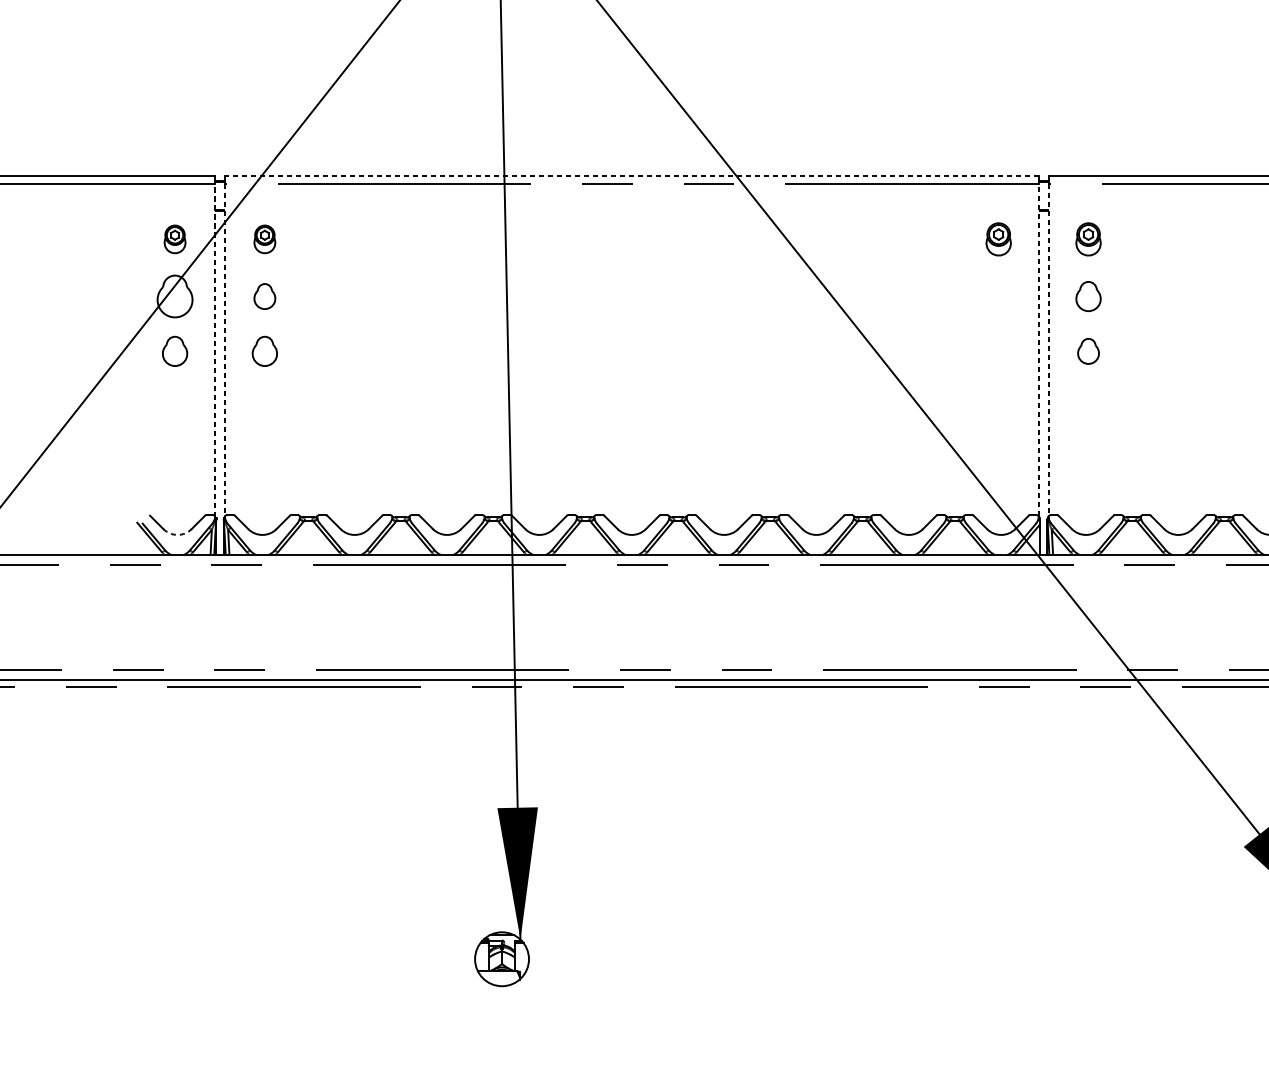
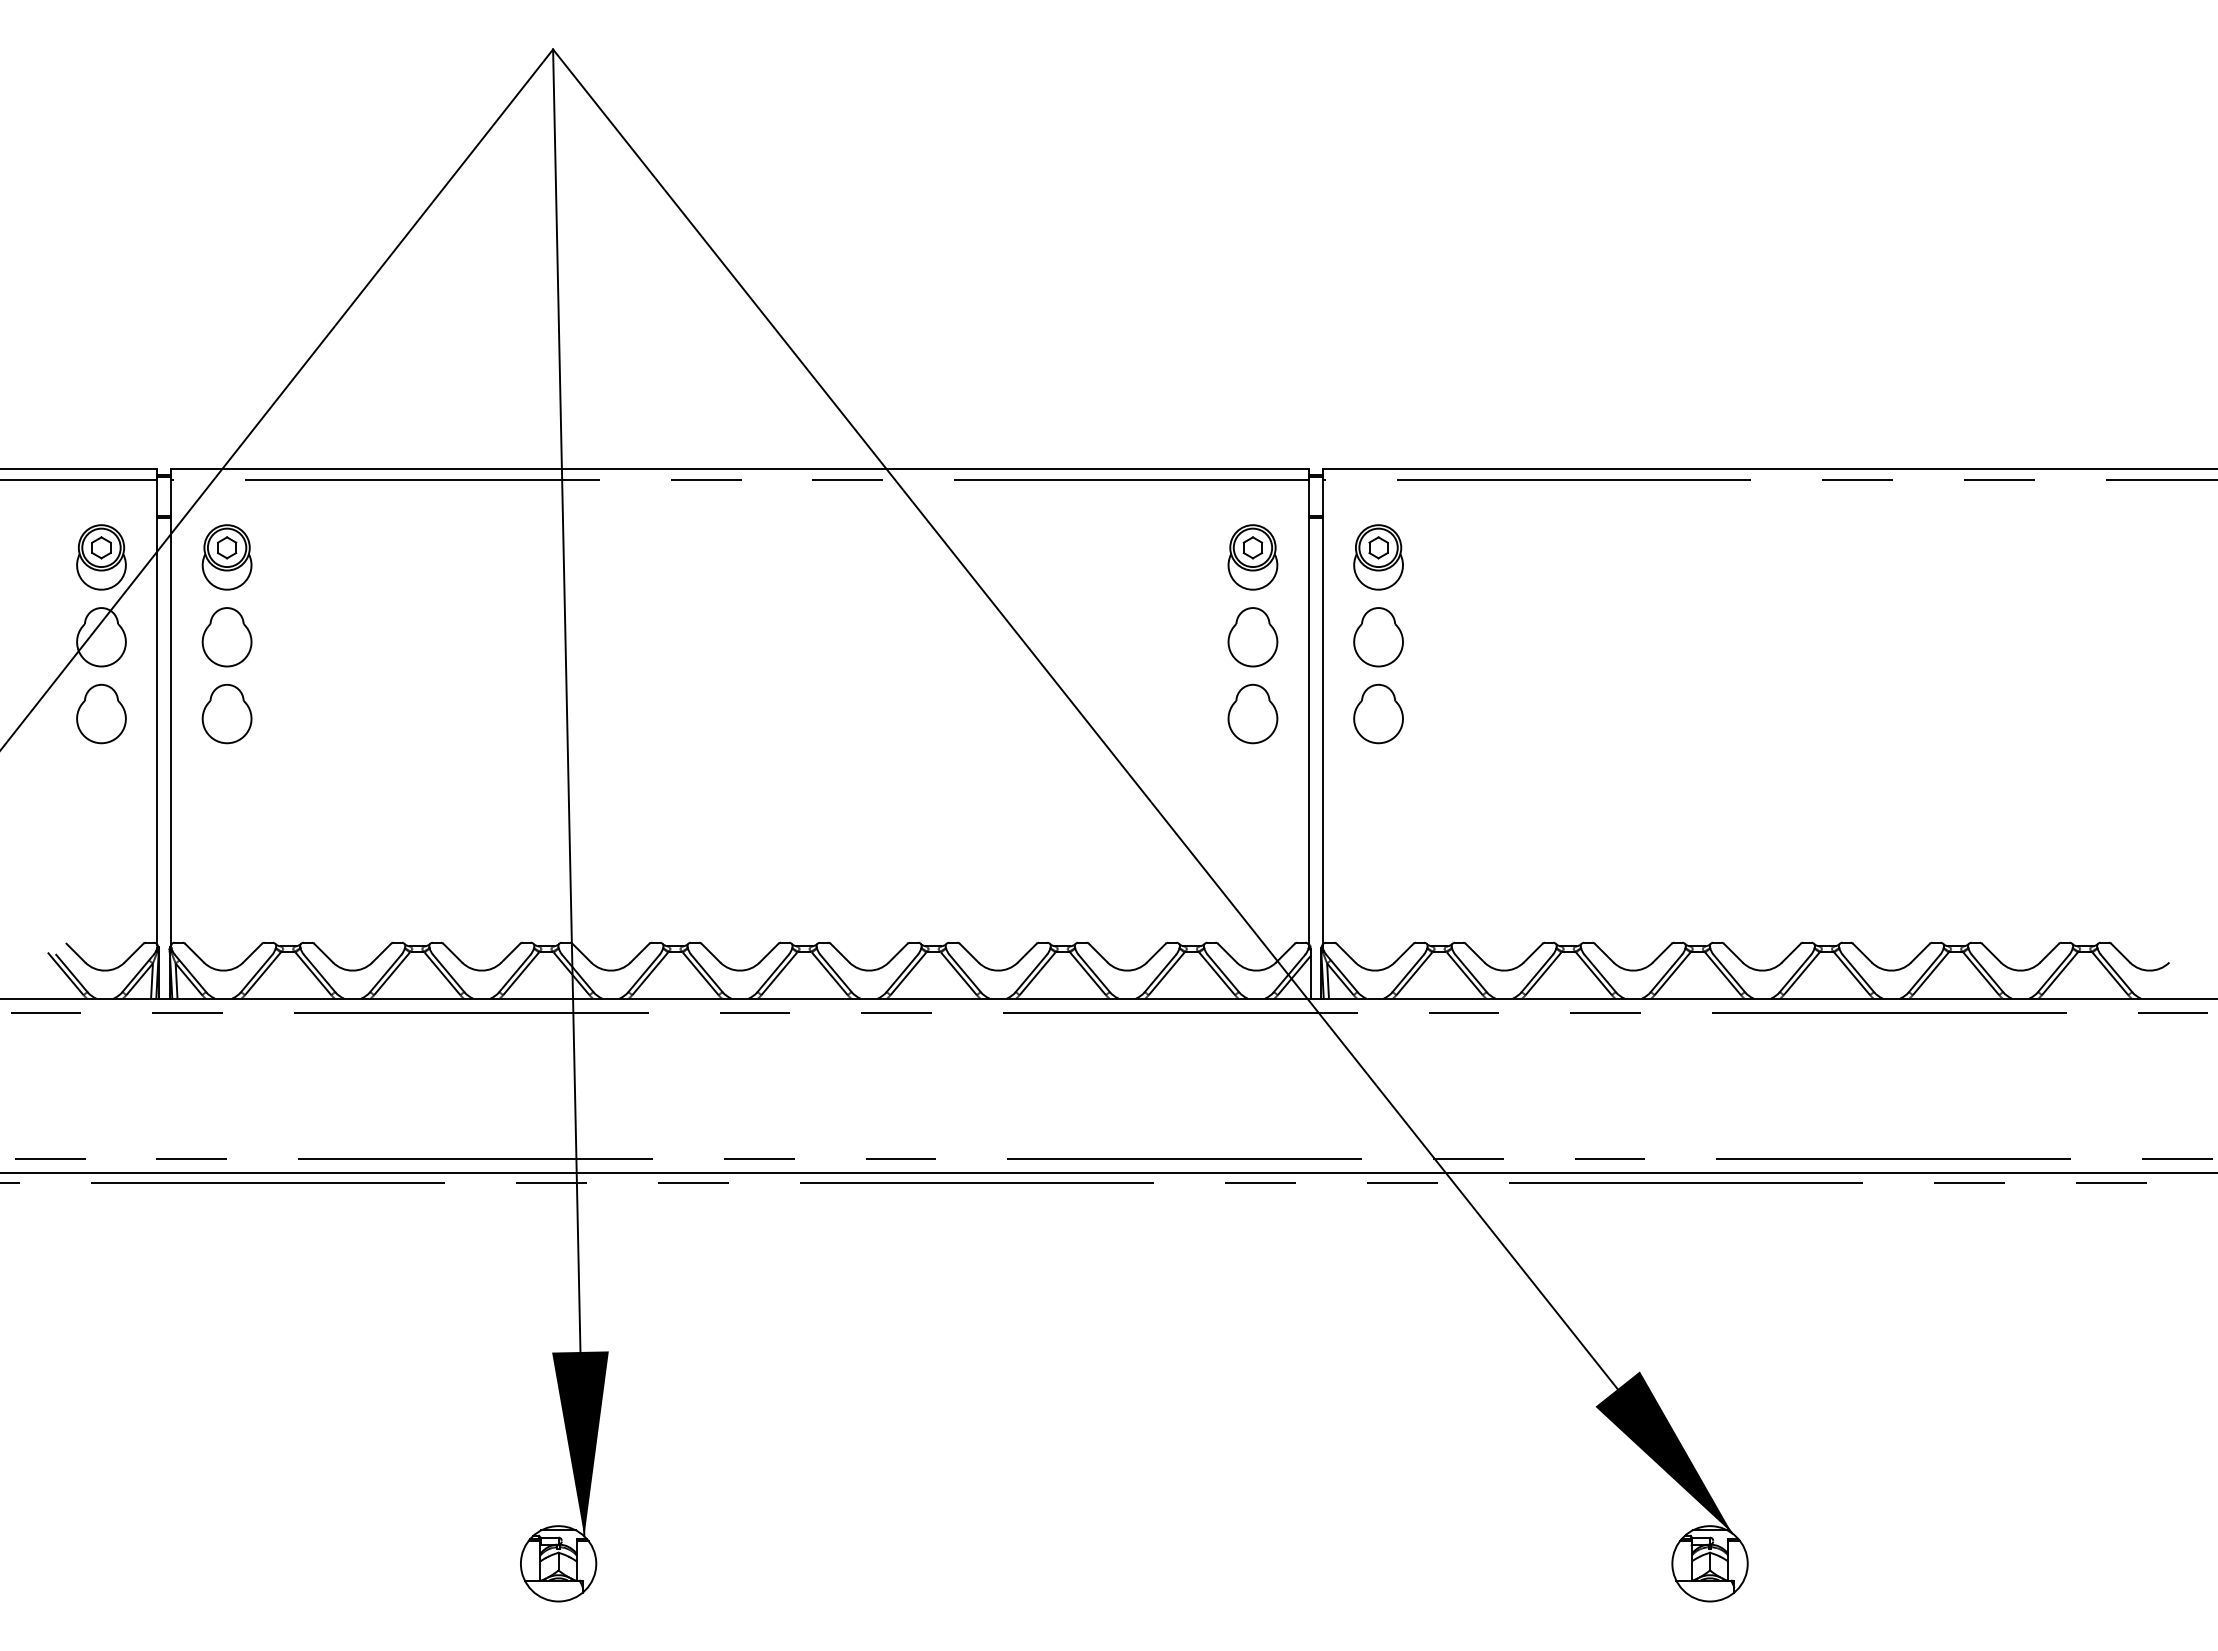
line: (632, 176) -> (740, 469), dashed -> solid
part: (175, 239) -> (101, 557), size x1.67
part: (264, 239) -> (226, 557), size x1.67
part: (998, 239) -> (1252, 557), size x1.43
part: (1088, 239) -> (1378, 557), size x1.43
part: (264, 296) -> (226, 637), size x1.67
part: (998, 296) -> (1252, 637), added
part: (1088, 296) -> (1378, 637), size x1.43
line: (1038, 349) -> (1308, 711), dashed -> solid
line: (215, 350) -> (157, 712), dashed -> solid
line: (225, 350) -> (171, 712), dashed -> solid
line: (1048, 350) -> (1322, 712), dashed -> solid
part: (175, 351) -> (101, 713), size x1.43
part: (264, 351) -> (226, 713), size x1.43
part: (998, 351) -> (1252, 713), added
part: (1088, 351) -> (1378, 713), size x1.67
arc: (177, 534) -> (104, 970), dashed -> solid

